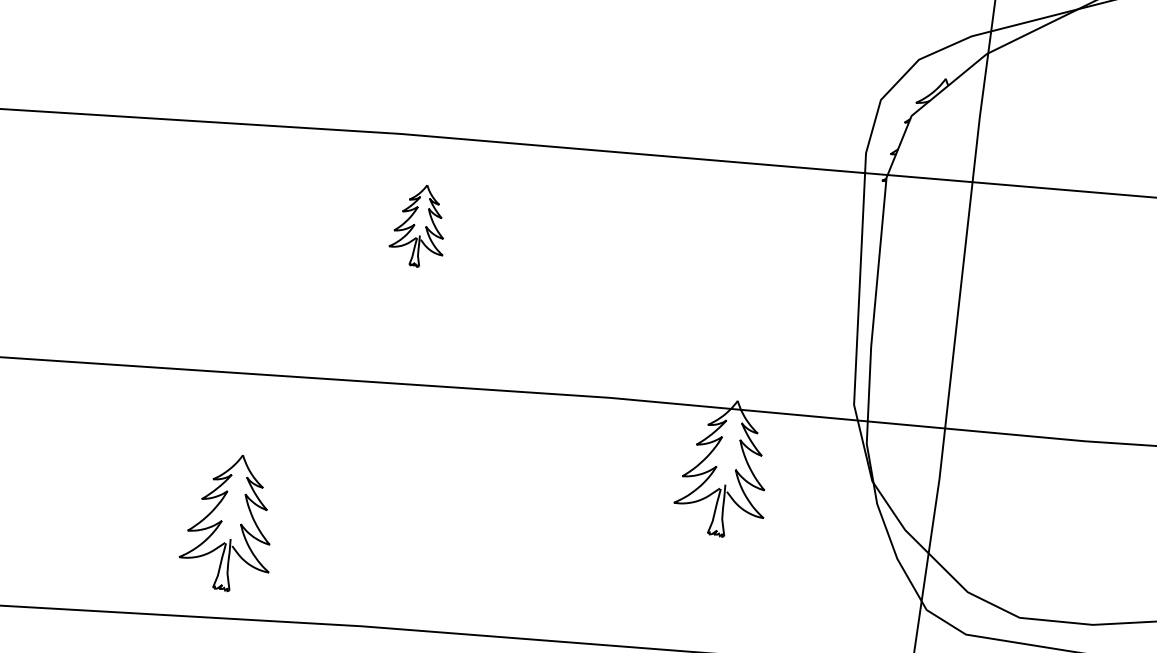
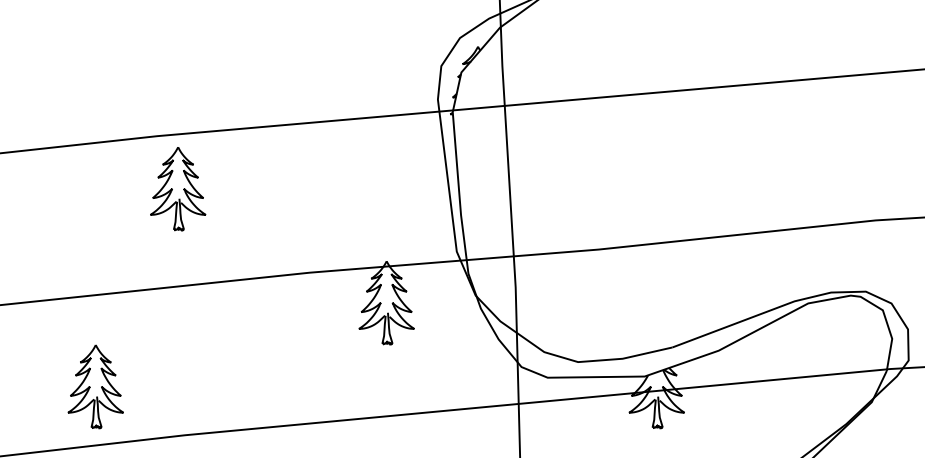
part: (420, 226) -> (178, 189), size x1.67

